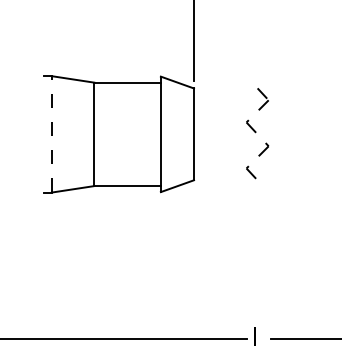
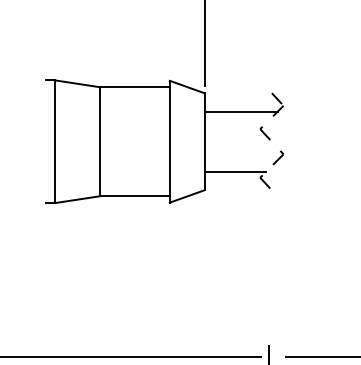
line: (227, 105) -> (240, 111), added
line: (51, 134) -> (54, 141), dashed -> solid
line: (222, 163) -> (234, 172), added

